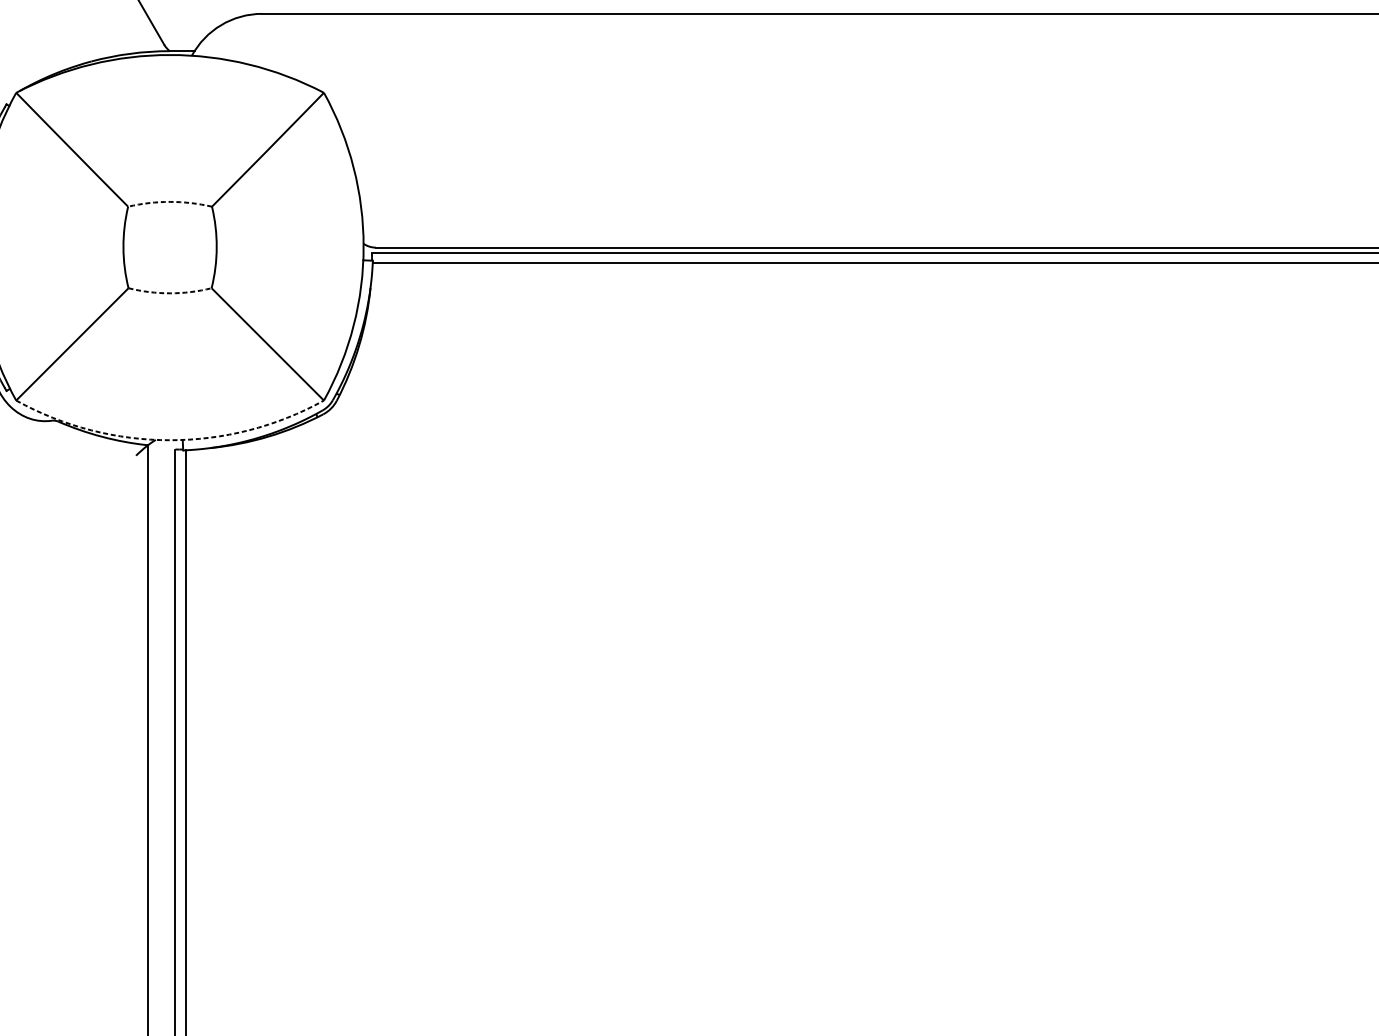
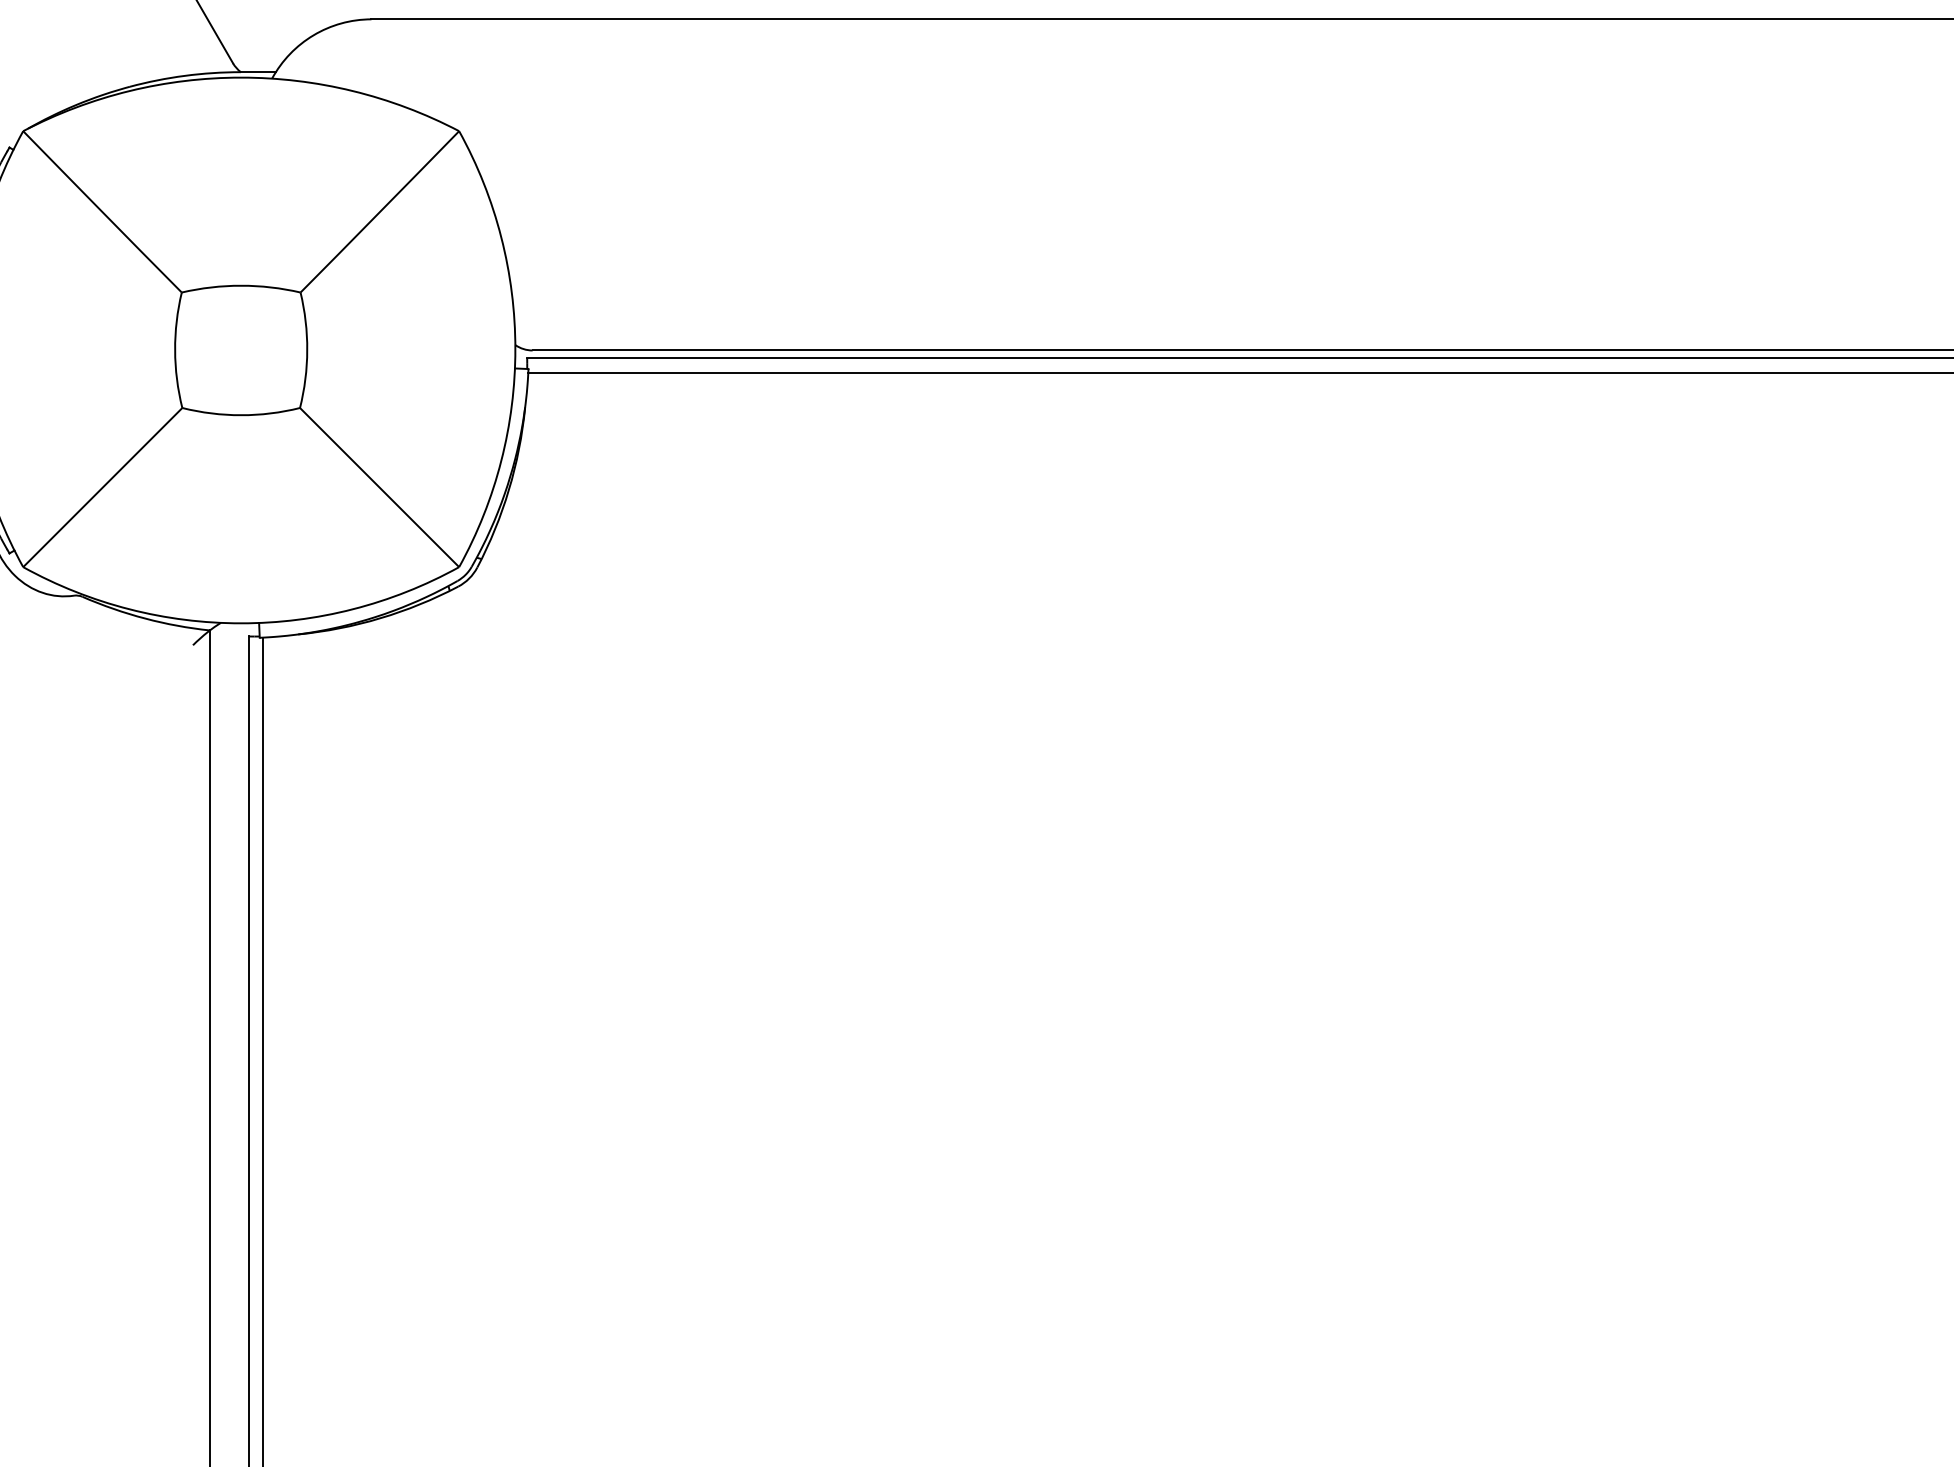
arc: (170, 201) -> (241, 285), dashed -> solid
arc: (170, 293) -> (241, 415), dashed -> solid
arc: (170, 440) -> (241, 623), dashed -> solid

